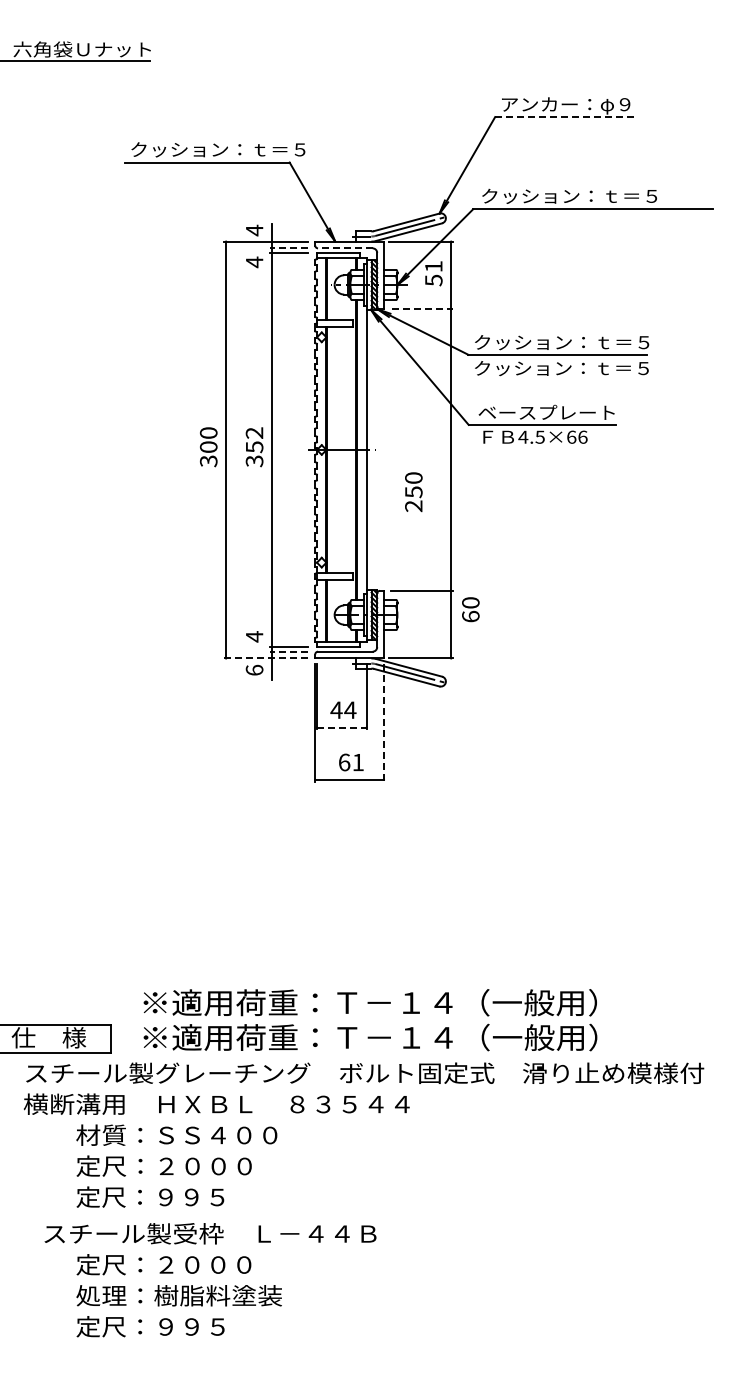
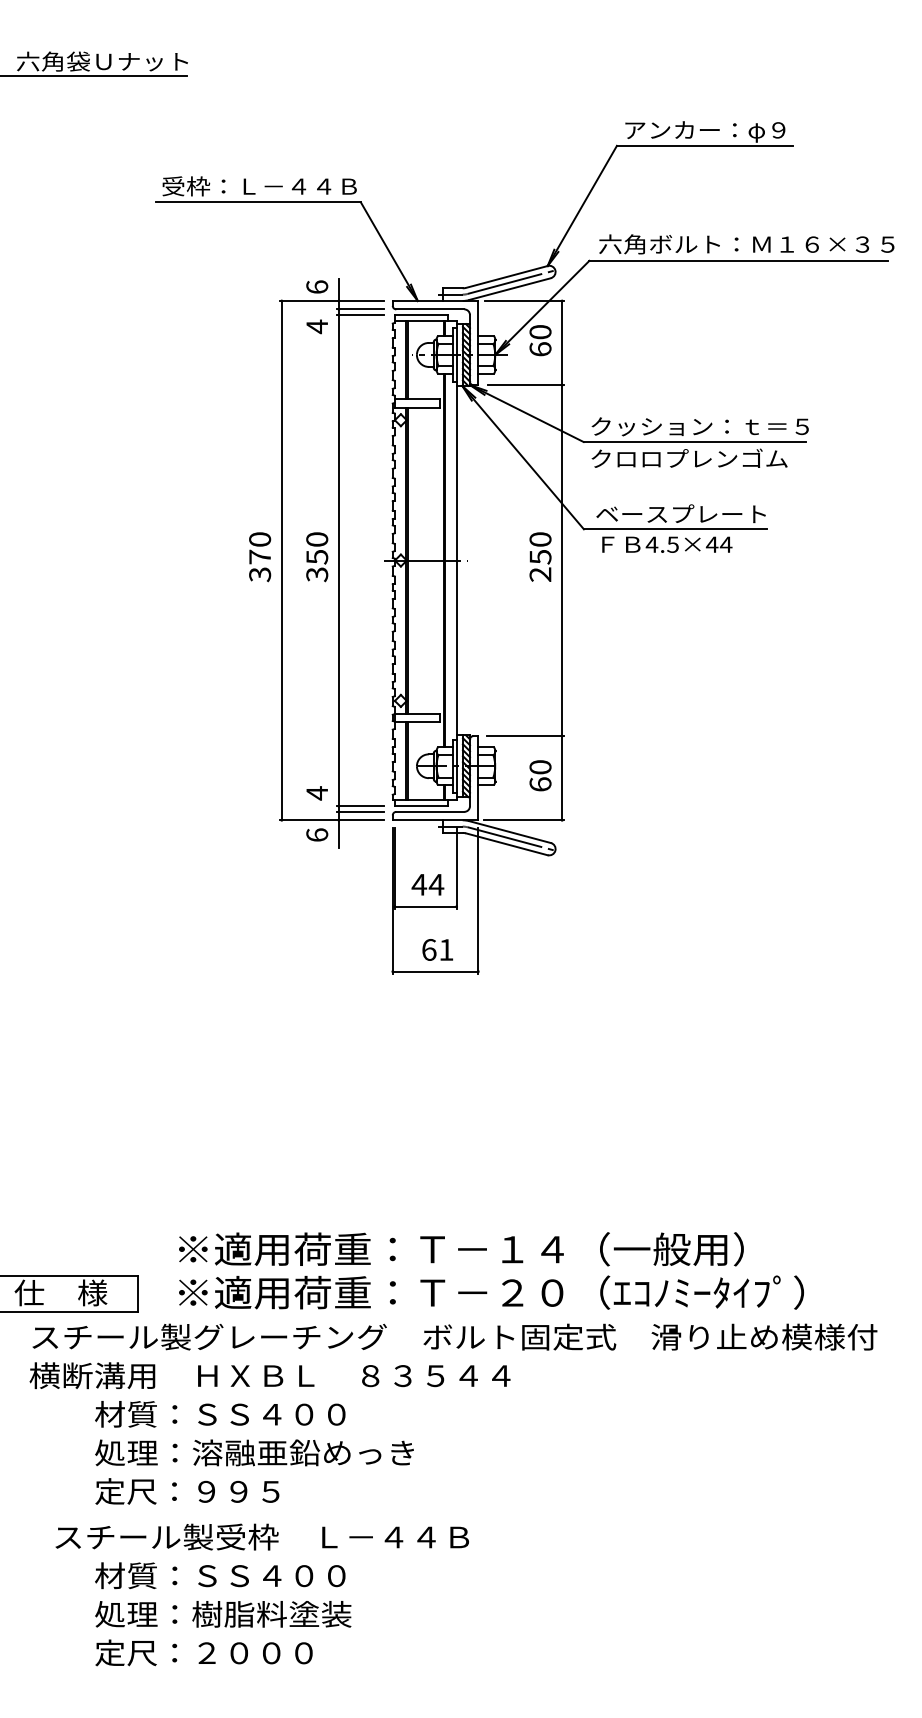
line: (566, 117) -> (705, 146), dashed -> solid
text: (217, 149) -> (271, 186), クッション：ｔ＝５ -> 受枠：Ｌ－４４Ｂ
text: (599, 196) -> (746, 244), クッション：ｔ＝５ -> 六角ボルト：Ｍ１６×３５
text: (254, 230) -> (317, 287), 4 -> 6
line: (288, 248) -> (359, 309), dashed -> solid
line: (344, 248) -> (429, 309), dashed -> solid
text: (433, 273) -> (540, 340), 51 -> 60
line: (422, 309) -> (526, 385), dashed -> solid
text: (571, 368) -> (712, 459), クッション：ｔ＝５ -> クロロプレンゴム
text: (254, 432) -> (317, 538), 352 -> 350
text: (576, 436) -> (718, 543), 4.5×66 -> 4.5×44
text: (208, 446) -> (259, 556), 300 -> 370
text: (413, 492) -> (540, 557), moved
text: (470, 609) -> (540, 775), moved
line: (288, 651) -> (359, 811), dashed -> solid
line: (265, 658) -> (330, 820), dashed -> solid
line: (383, 722) -> (477, 900), dashed -> solid
line: (341, 727) -> (425, 906), dashed -> solid
text: (524, 1037) -> (653, 1292), ※適用荷重：Ｔ－１４（一般用） -> ※適用荷重：Ｔ－２０（ｴｺﾉﾐｰﾀｲﾌﾟ）
text: (204, 1165) -> (254, 1452), 定尺：２０００ -> 処理：溶融亜鉛めっき
text: (176, 1264) -> (219, 1575), 定尺：２０００ -> 材質：ＳＳ４００
text: (204, 1326) -> (254, 1652), 定尺：９９５ -> 定尺：２０００

